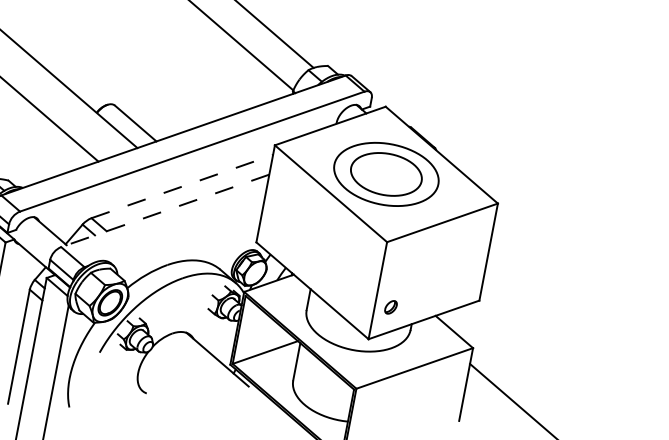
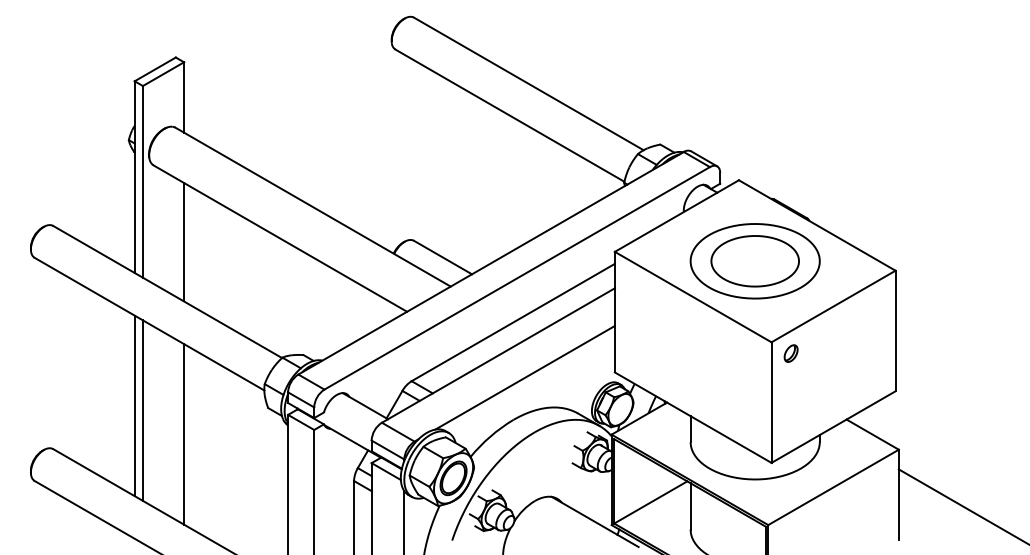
line: (182, 186) -> (513, 322), dashed -> solid
line: (164, 210) -> (497, 355), dashed -> solid
line: (182, 232) -> (524, 377), added
part: (390, 307) -> (790, 353), moved

